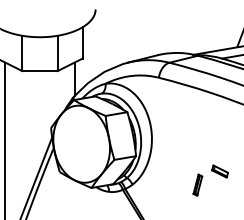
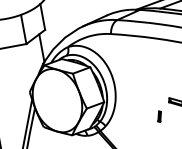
part: (197, 184) -> (159, 116), size x0.6

